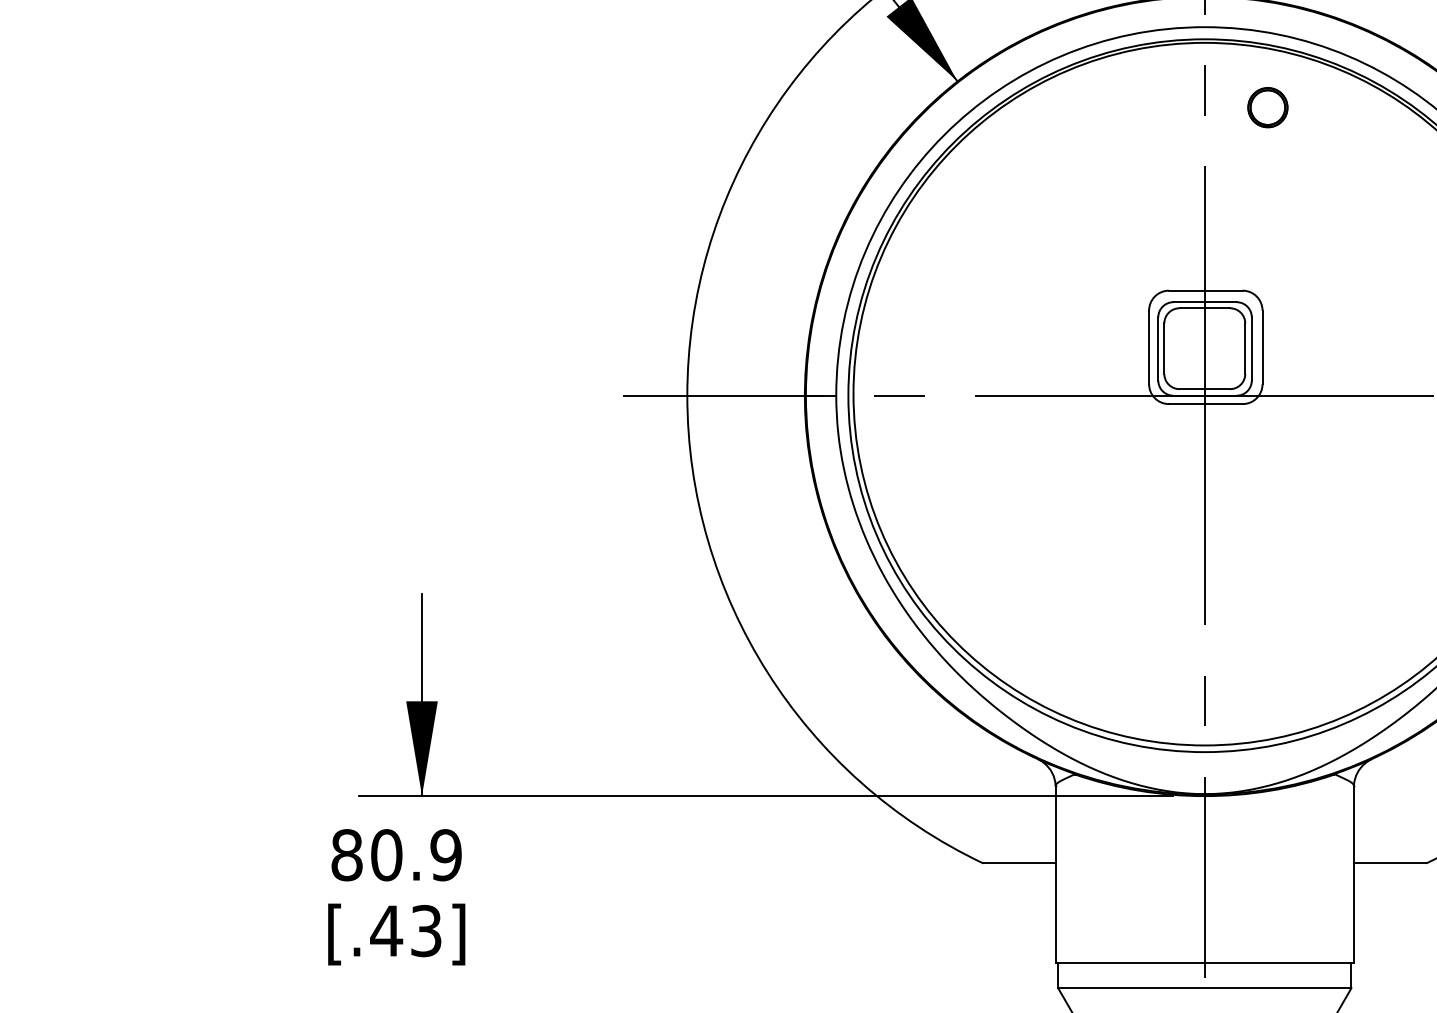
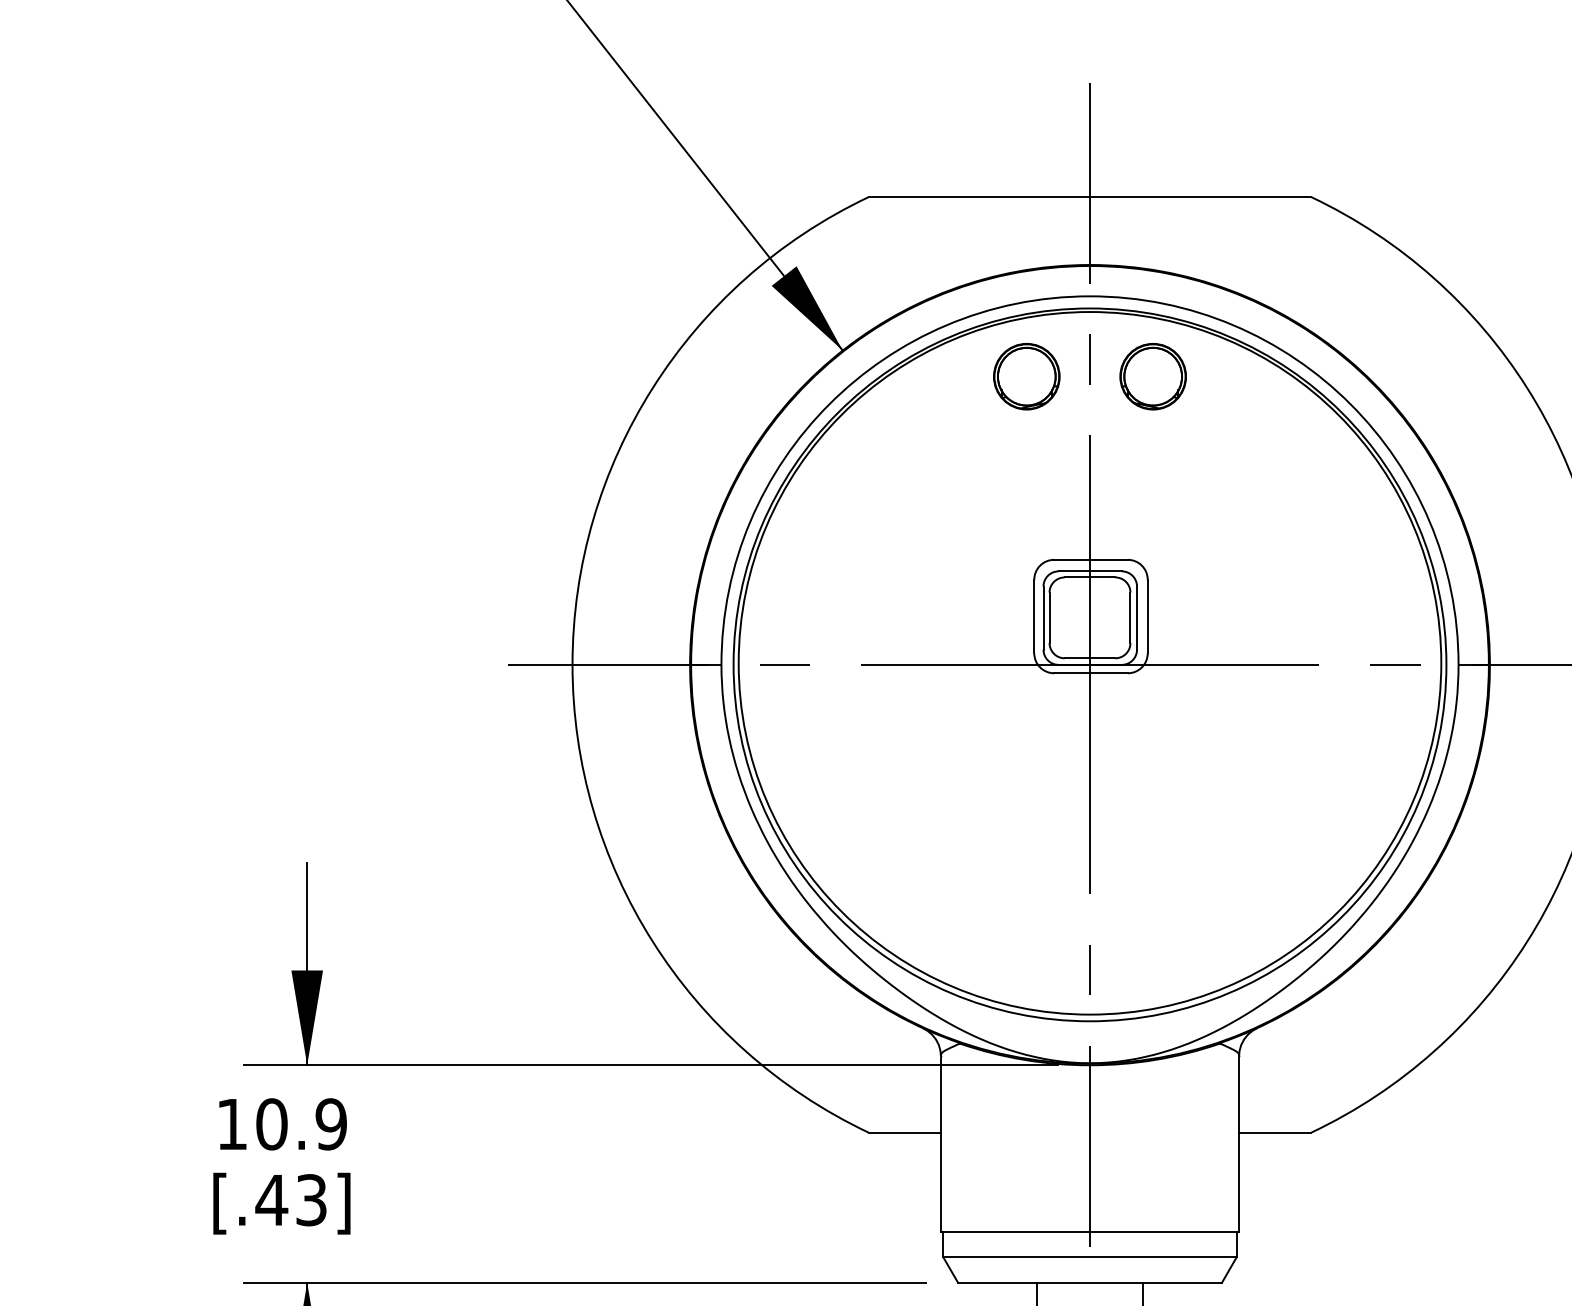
part: (1141, 107) -> (1026, 376), added
part: (1267, 107) -> (1152, 376), size x1.67
text: (346, 855) -> (231, 1124), 80.9 -> 10.9

